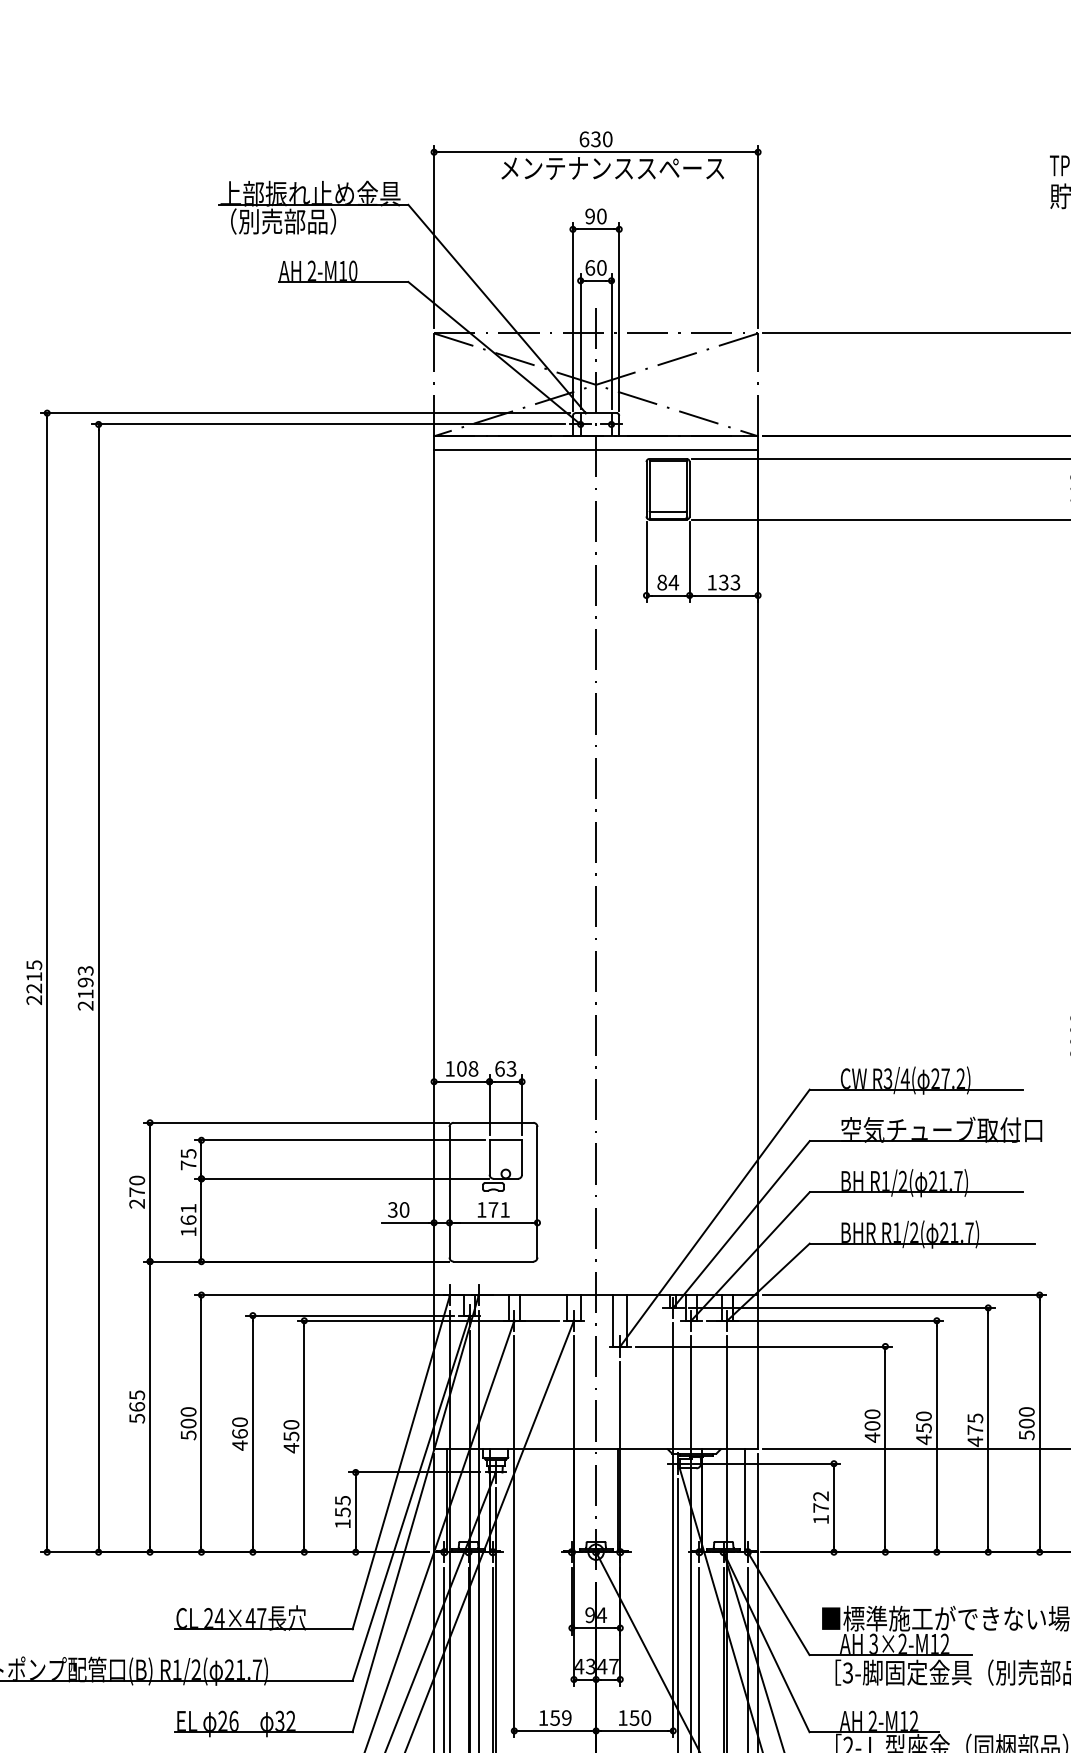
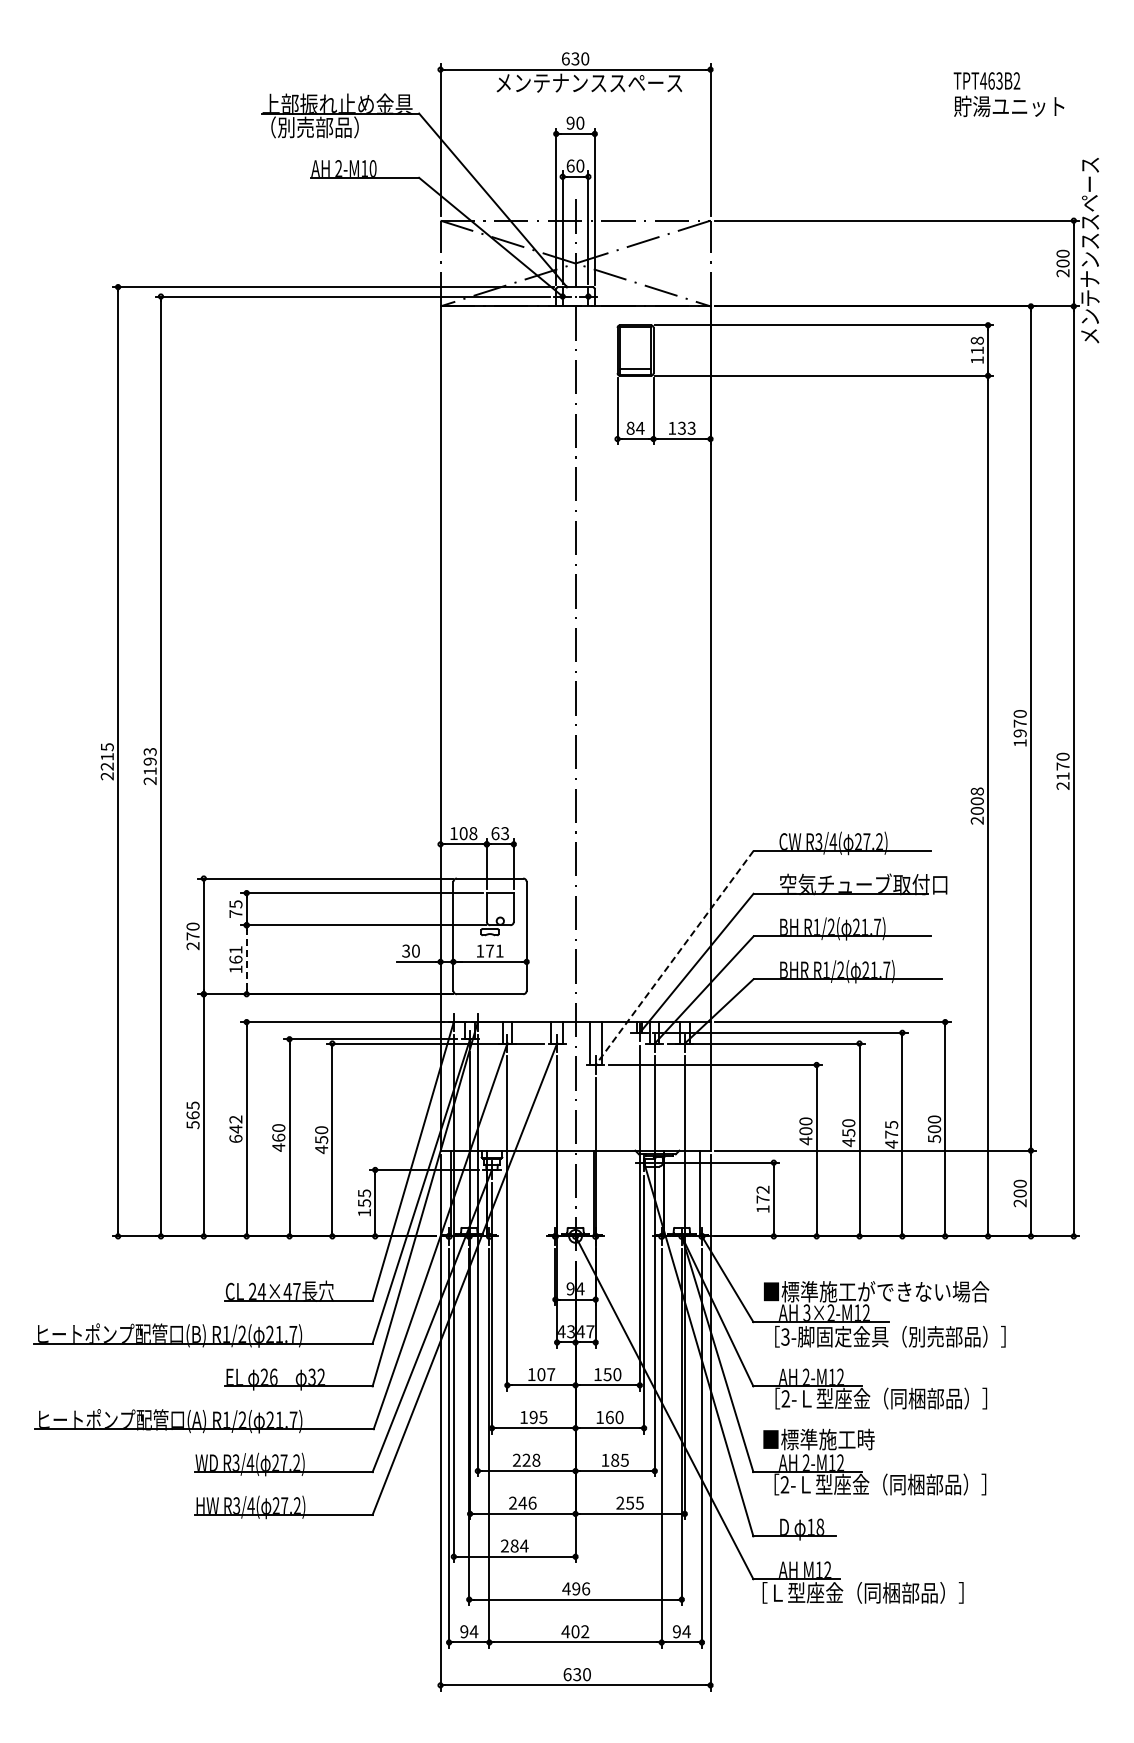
line: (596, 449) -> (575, 317), removed
line: (714, 1217) -> (674, 957), solid -> dashed
line: (201, 1219) -> (246, 959), solid -> dashed
text: (188, 1423) -> (235, 1129), 500 -> 642
text: (561, 1717) -> (546, 1374), 159 -> 107

